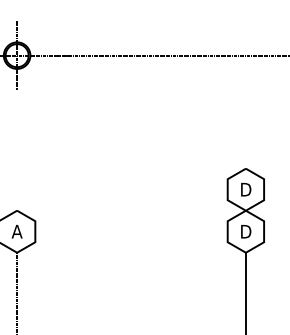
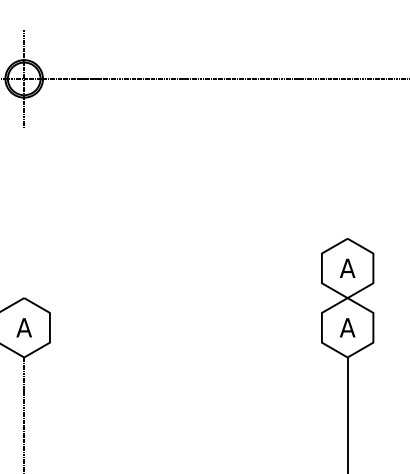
text: (245, 189) -> (347, 268), D -> A
text: (245, 231) -> (347, 327), D -> A

